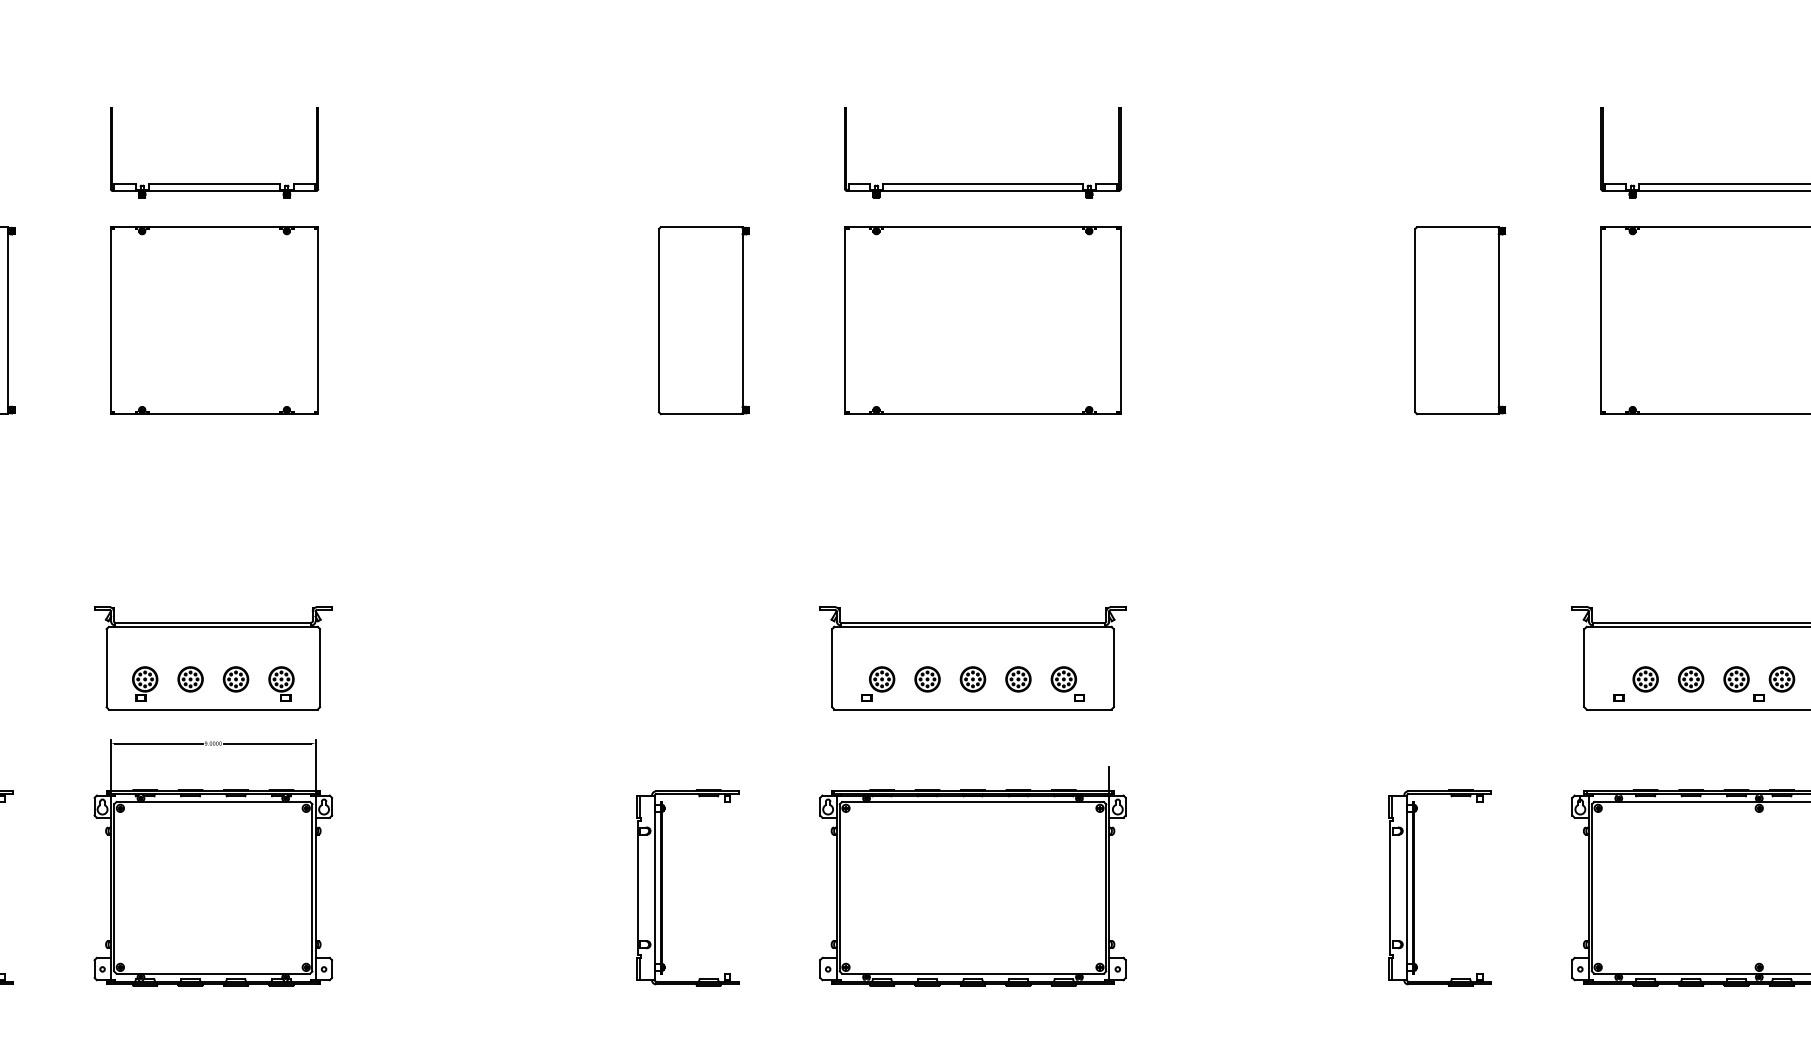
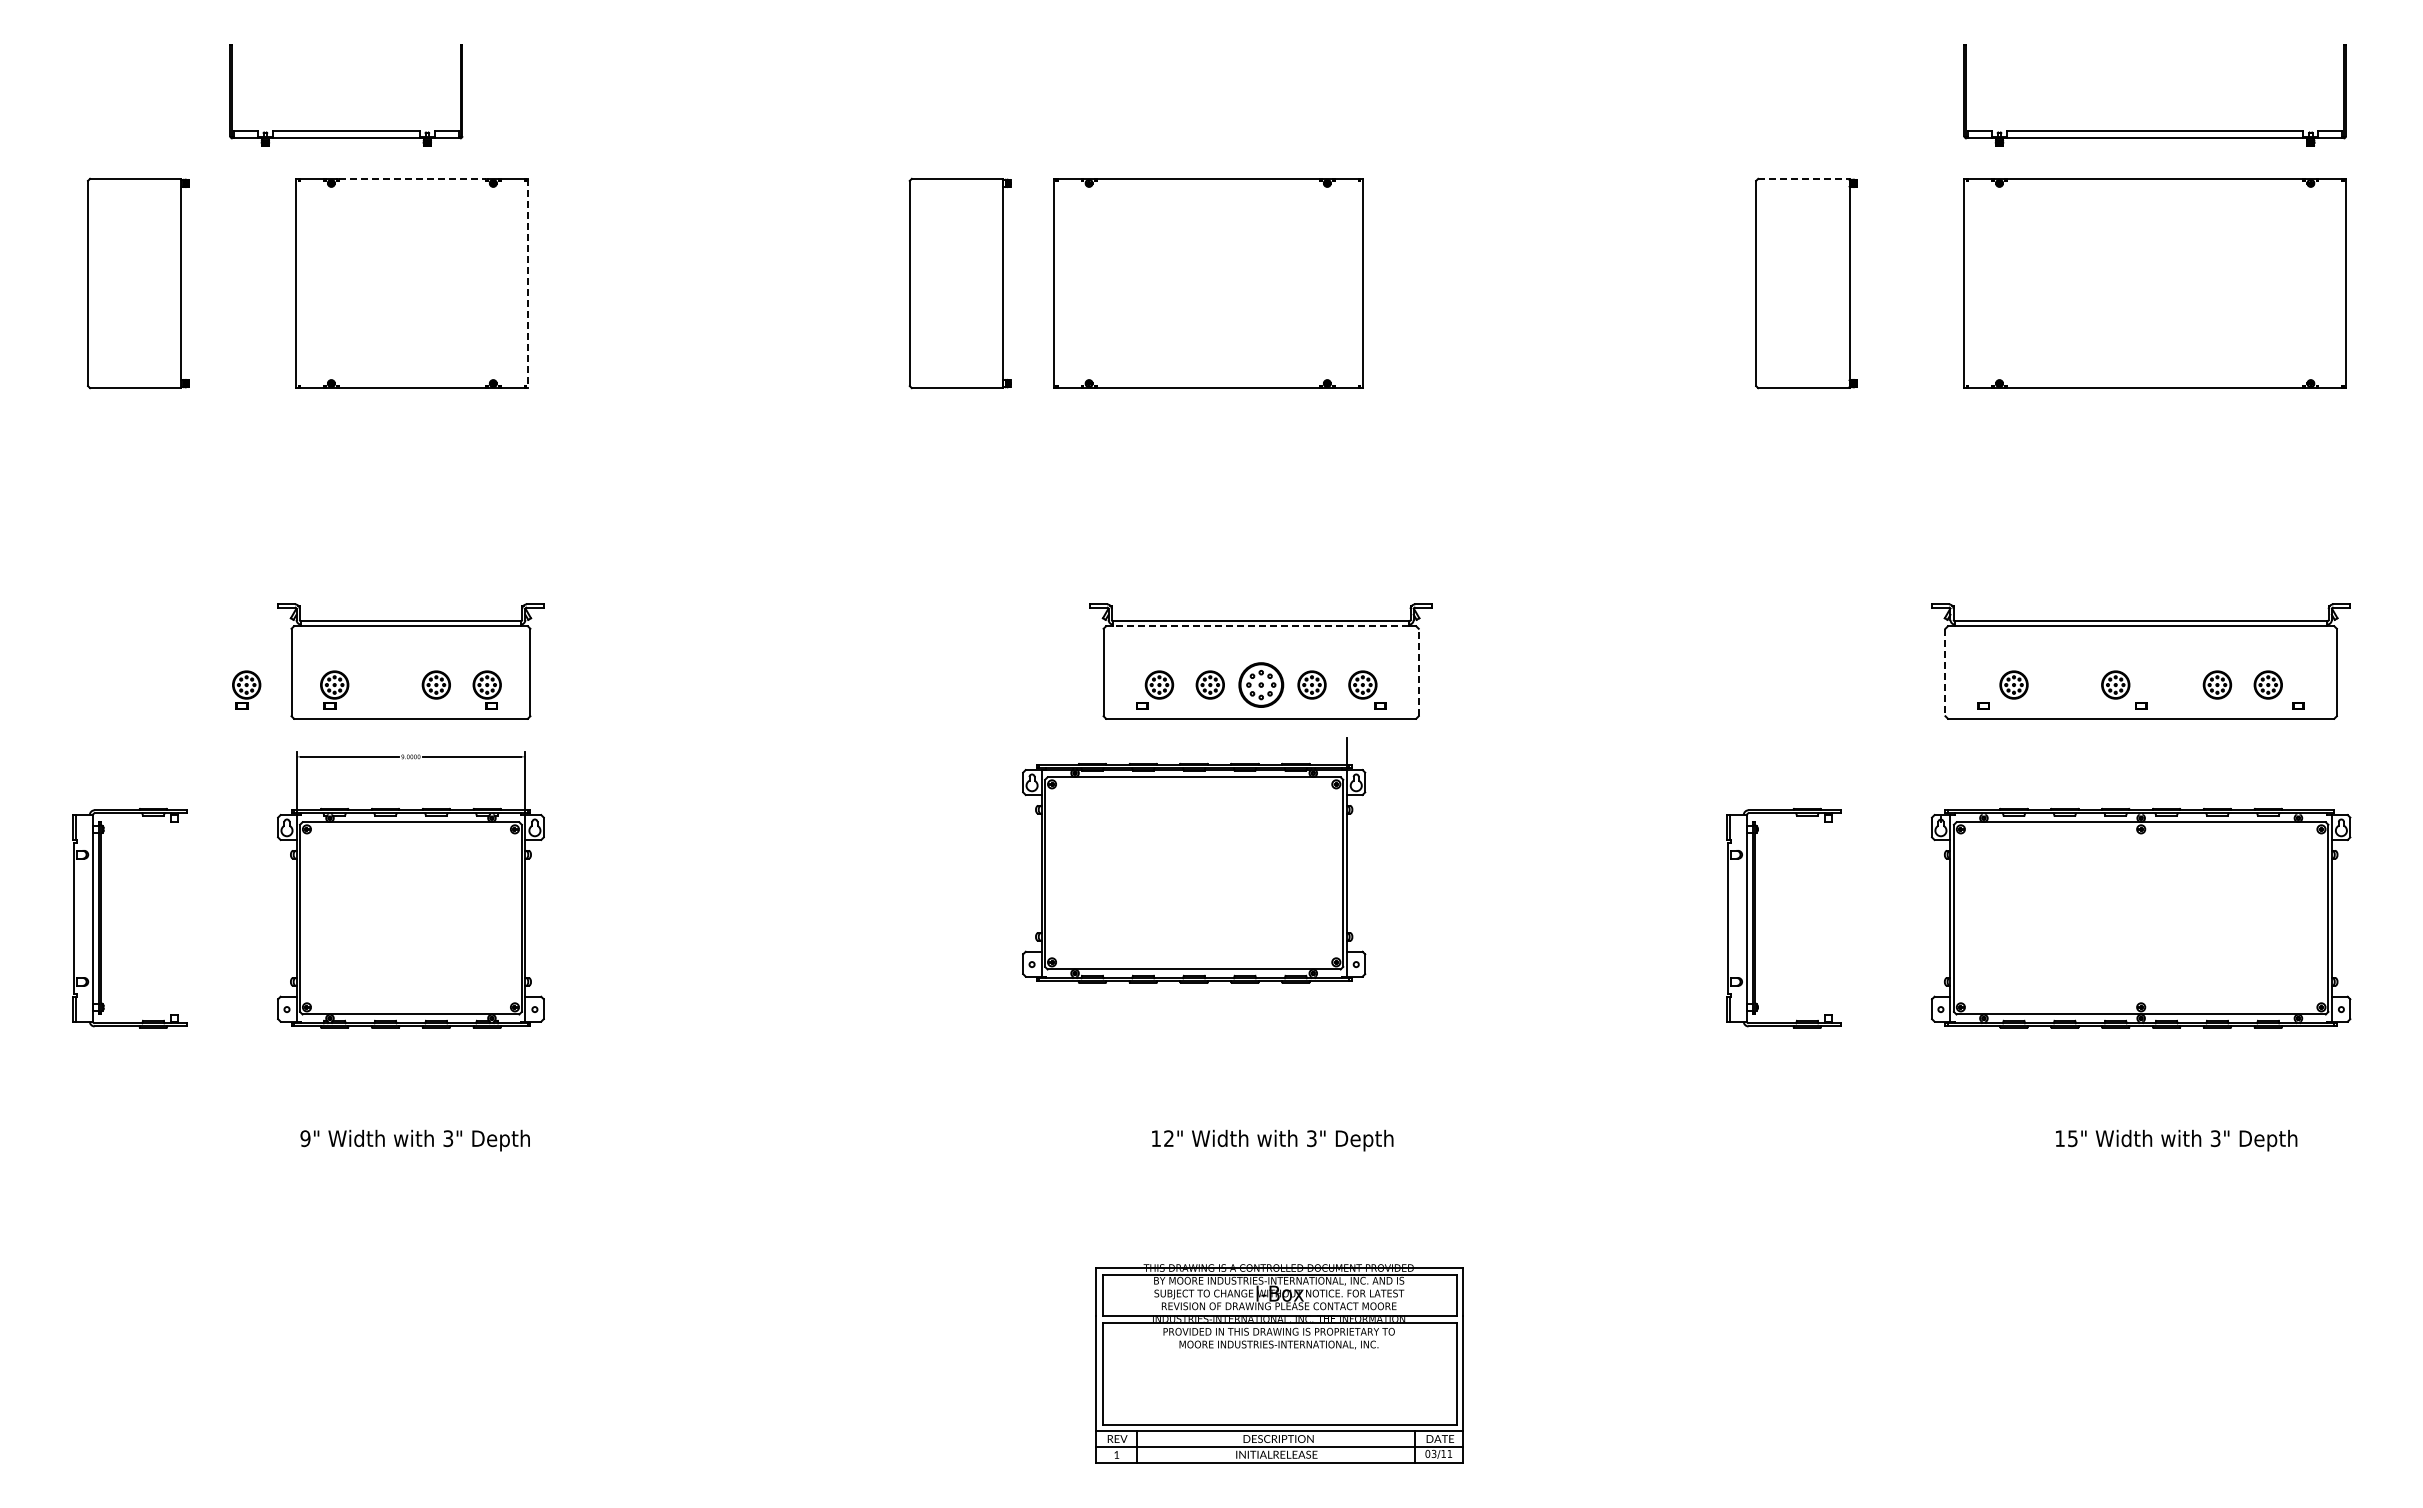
part: (214, 183) -> (346, 130), moved
part: (983, 183) -> (1272, 130), removed
line: (214, 226) -> (412, 178), solid -> dashed
line: (1457, 226) -> (1803, 178), solid -> dashed
line: (318, 320) -> (528, 283), solid -> dashed
part: (983, 320) -> (1208, 283), moved
line: (973, 627) -> (1261, 626), solid -> dashed
line: (1113, 668) -> (1418, 672), solid -> dashed
line: (1584, 668) -> (1945, 672), solid -> dashed
part: (190, 678) -> (385, 684), removed
part: (972, 678) -> (1260, 684), size x1.6
part: (1690, 678) -> (2064, 684), removed
part: (1781, 678) -> (2166, 684), removed
part: (66, 683) -> (246, 689), added
part: (973, 876) -> (1194, 860), moved
part: (662, 888) -> (913, 918), removed

